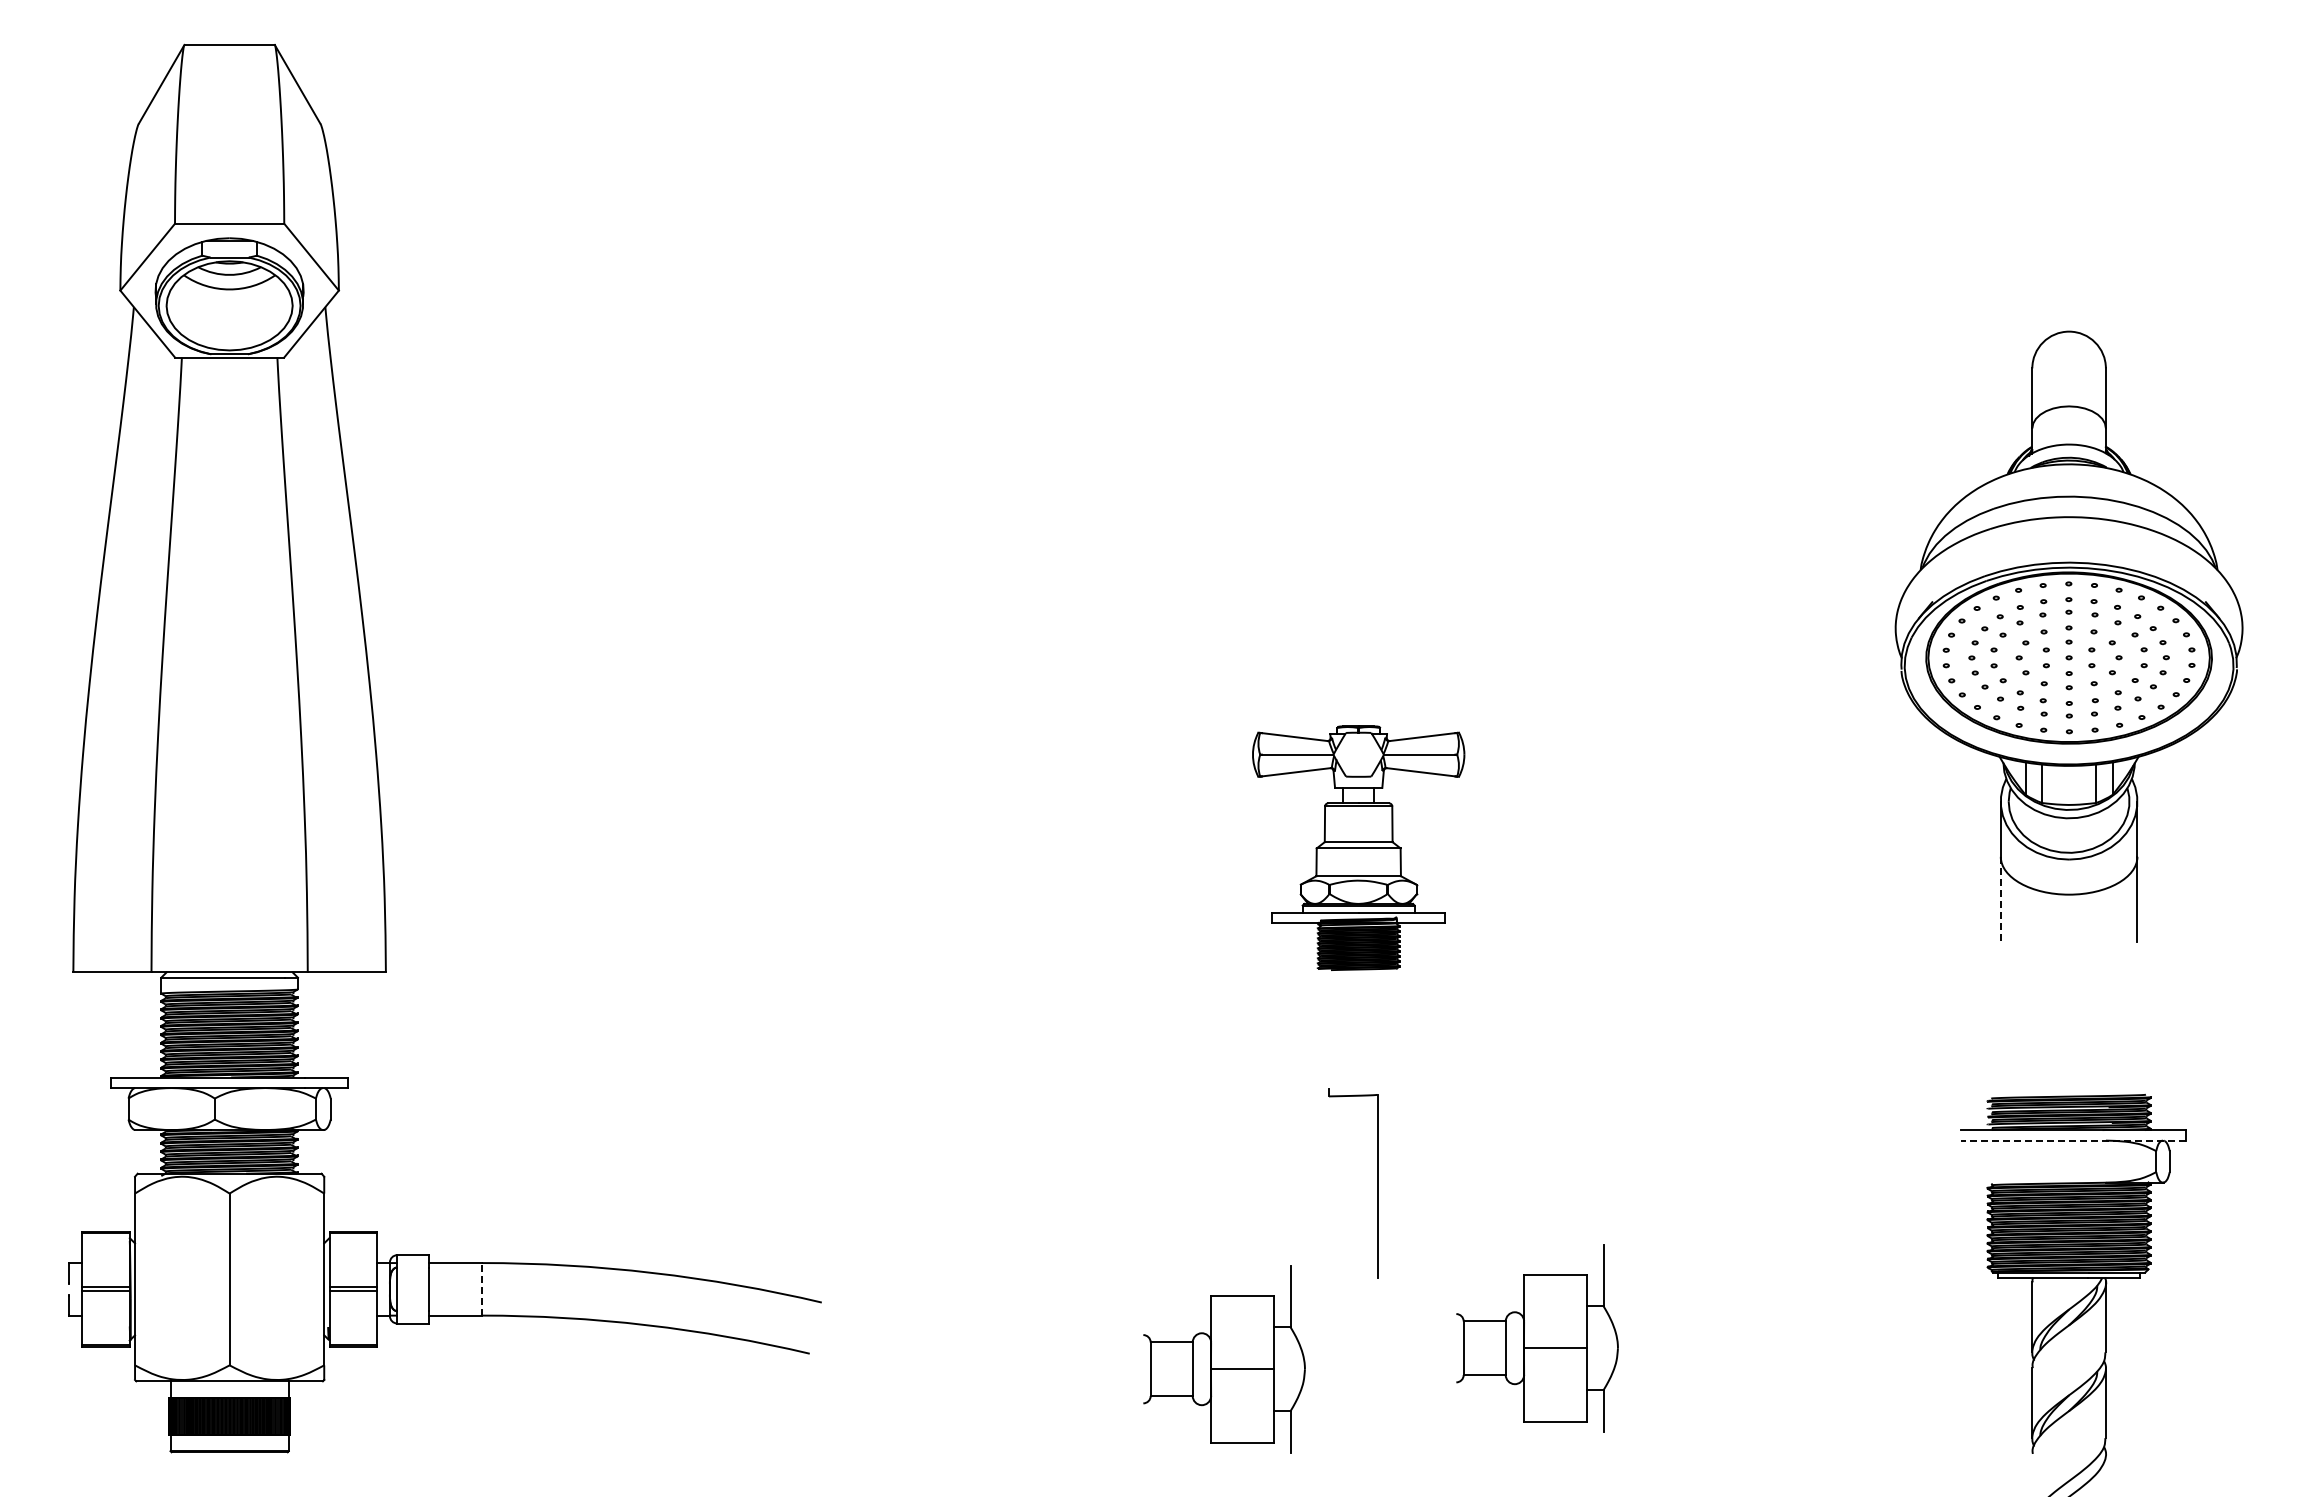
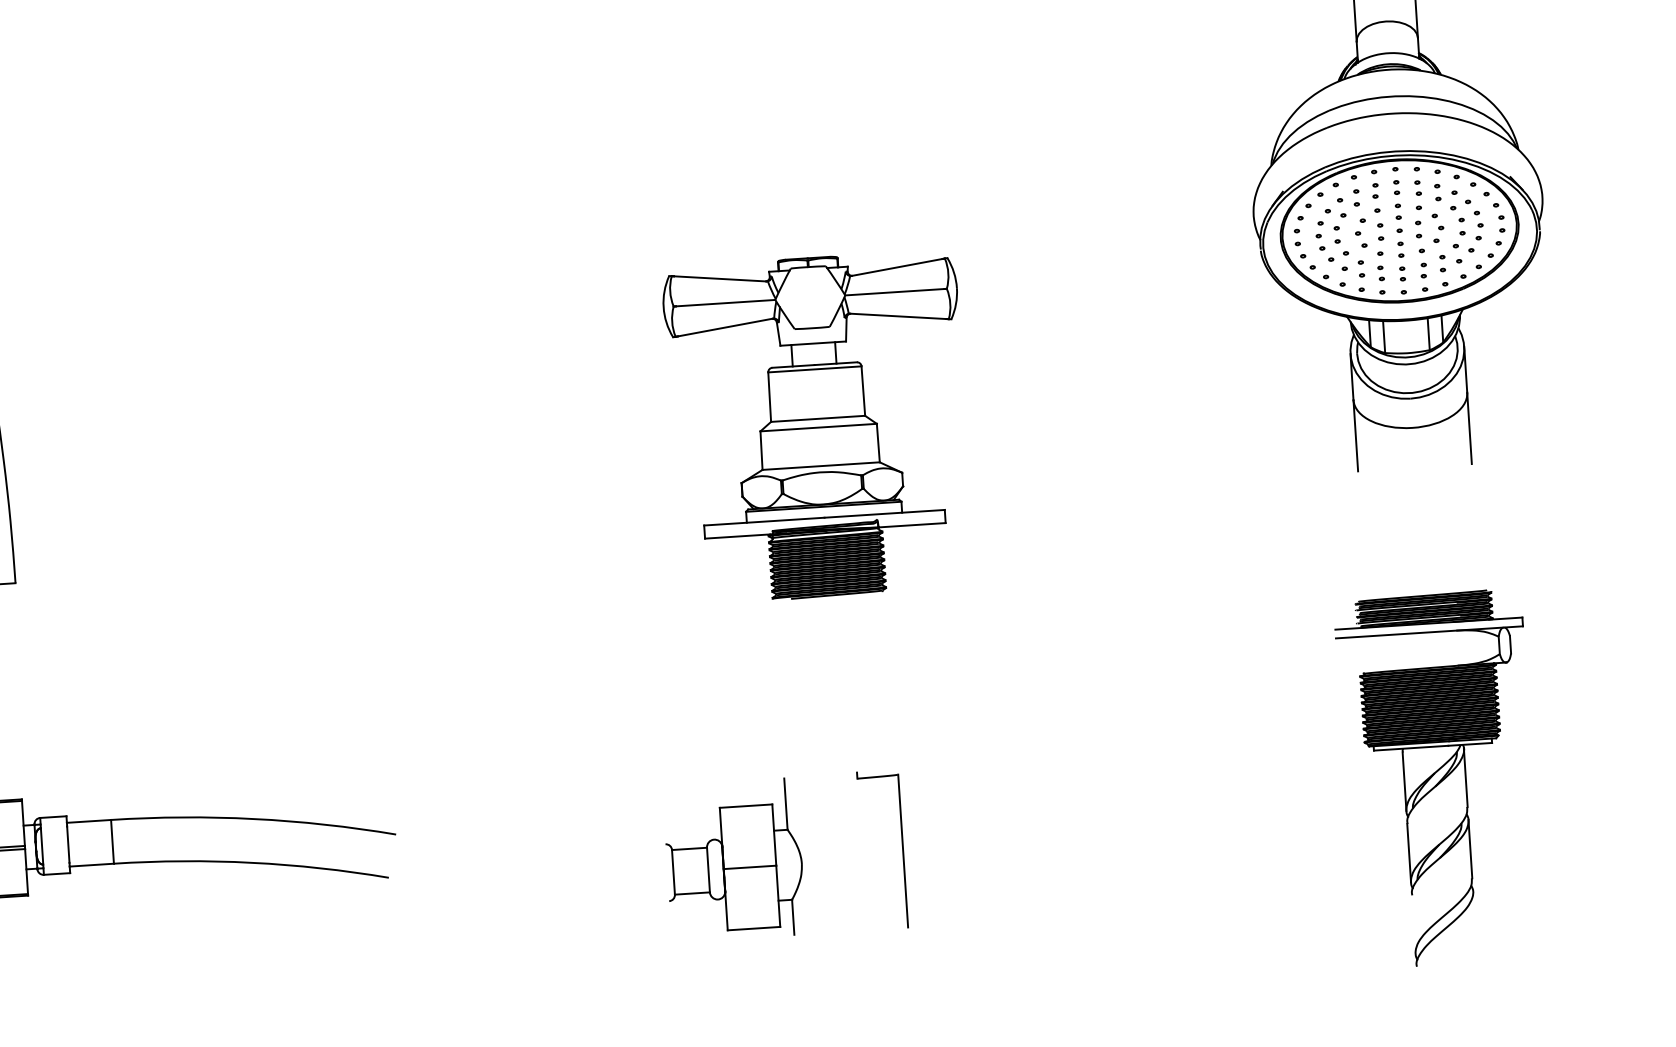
part: (1358, 848) -> (818, 427), size x1.67
line: (2000, 899) -> (1355, 435), dashed -> solid
line: (2073, 1140) -> (1429, 632), dashed -> solid
part: (1377, 1183) -> (902, 848), moved
line: (481, 1288) -> (112, 841), dashed -> solid
part: (1537, 1338) -> (993, 825), removed

